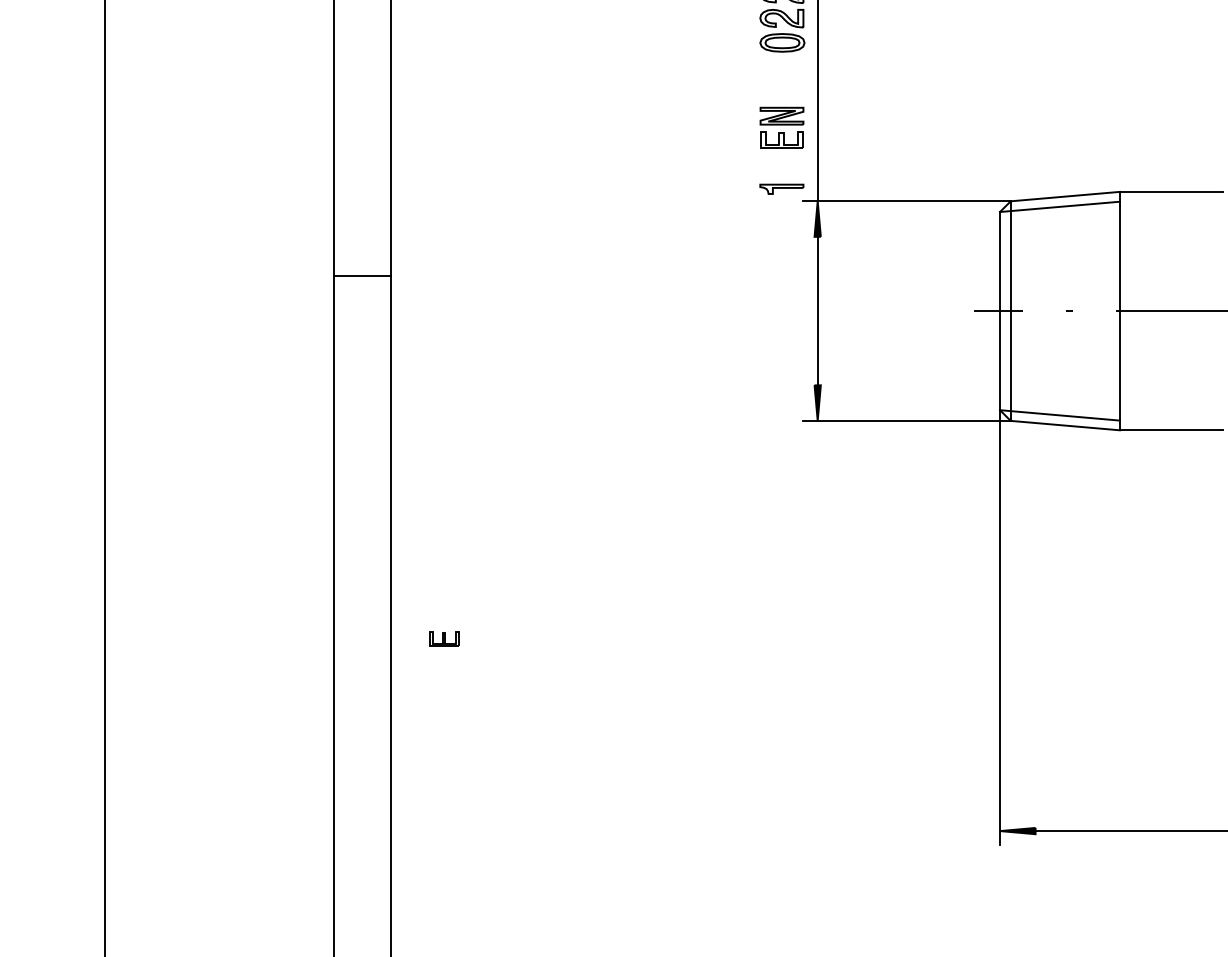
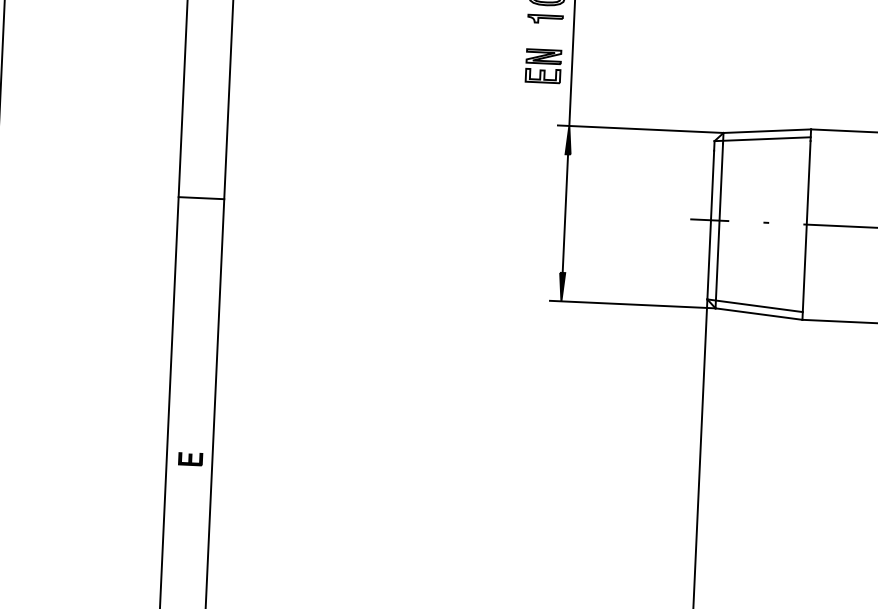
part: (781, 188) -> (545, 18), moved
line: (361, 276) -> (200, 198), moved
part: (444, 638) -> (190, 458), moved

